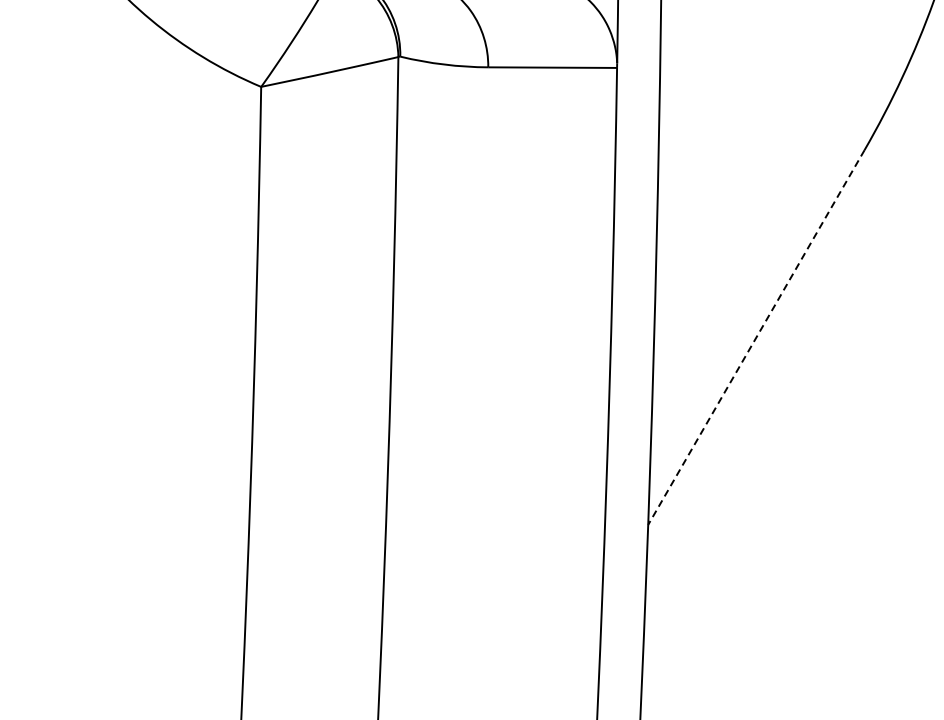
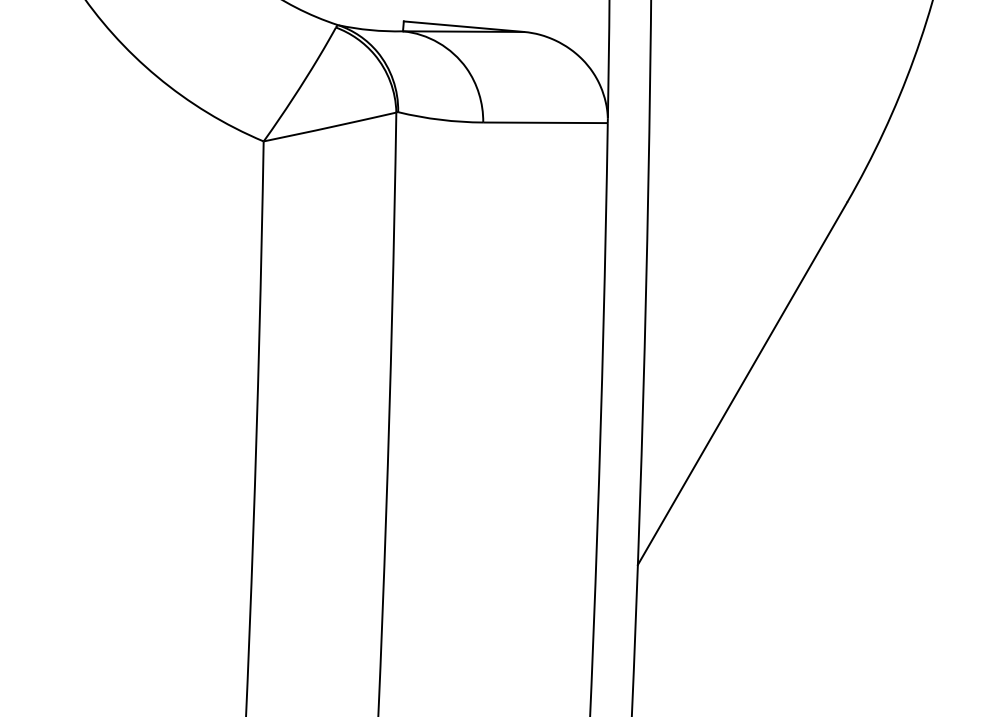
line: (756, 338) -> (742, 384), dashed -> solid

